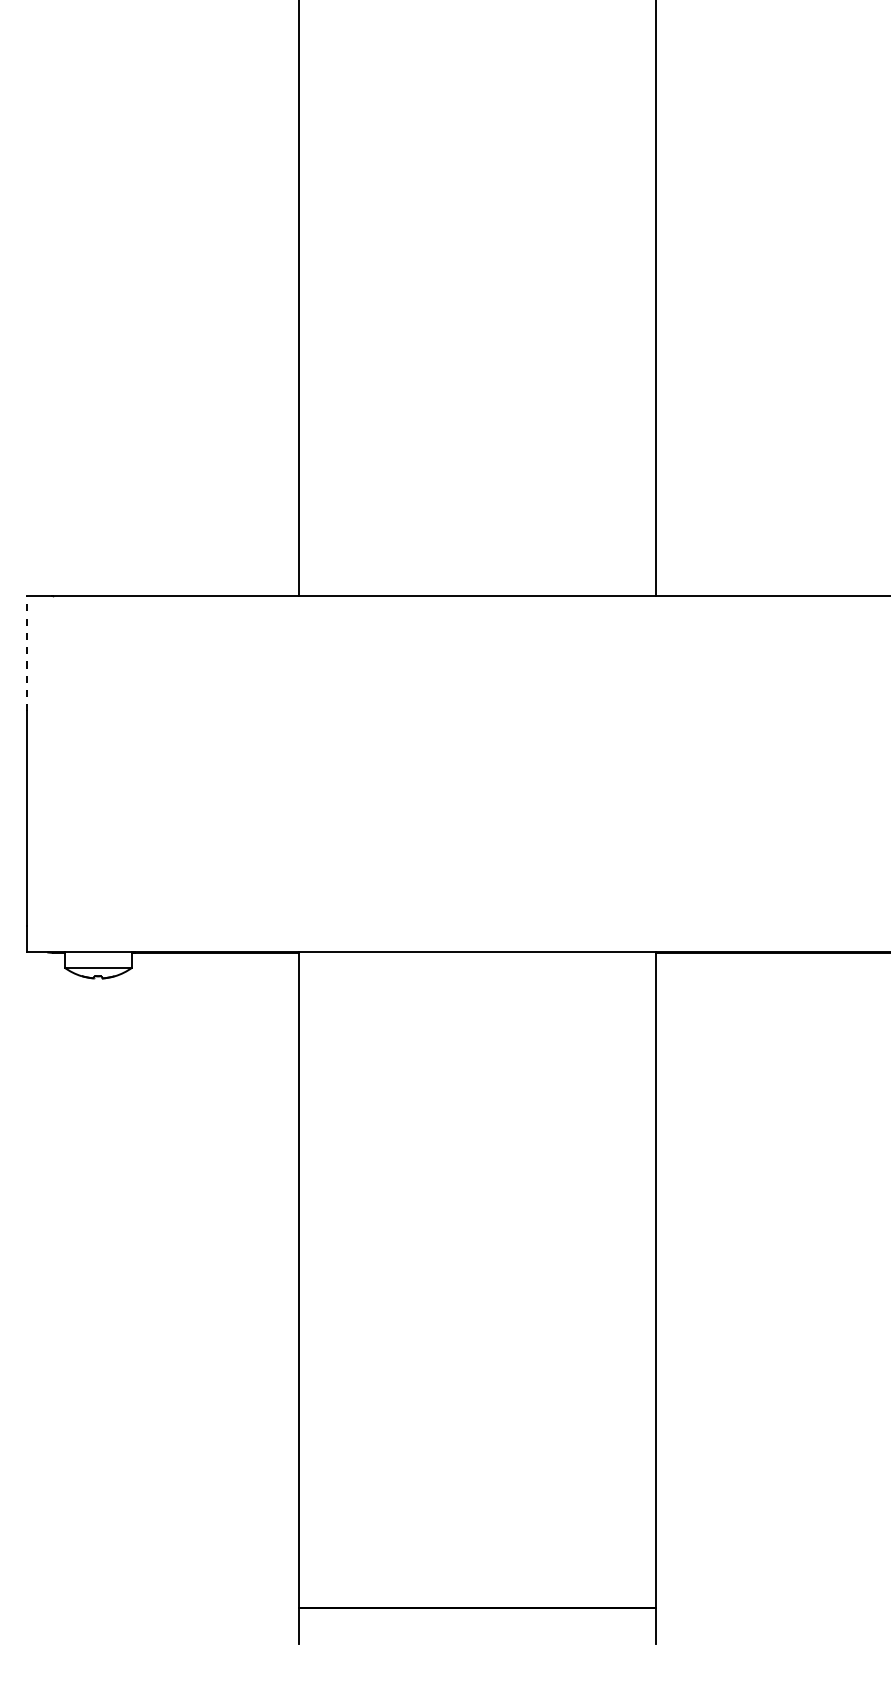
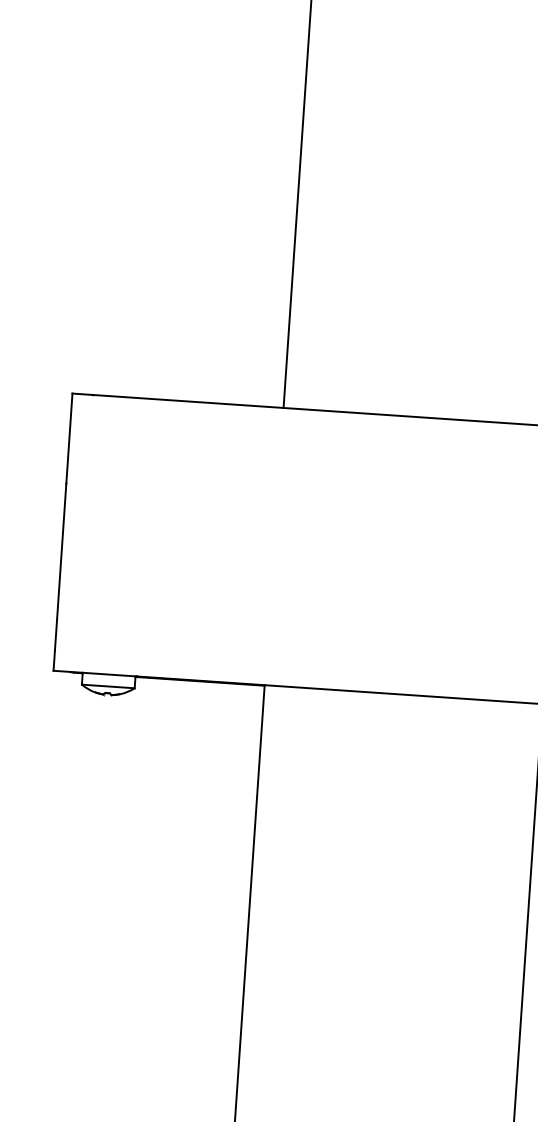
line: (26, 653) -> (69, 438), dashed -> solid

